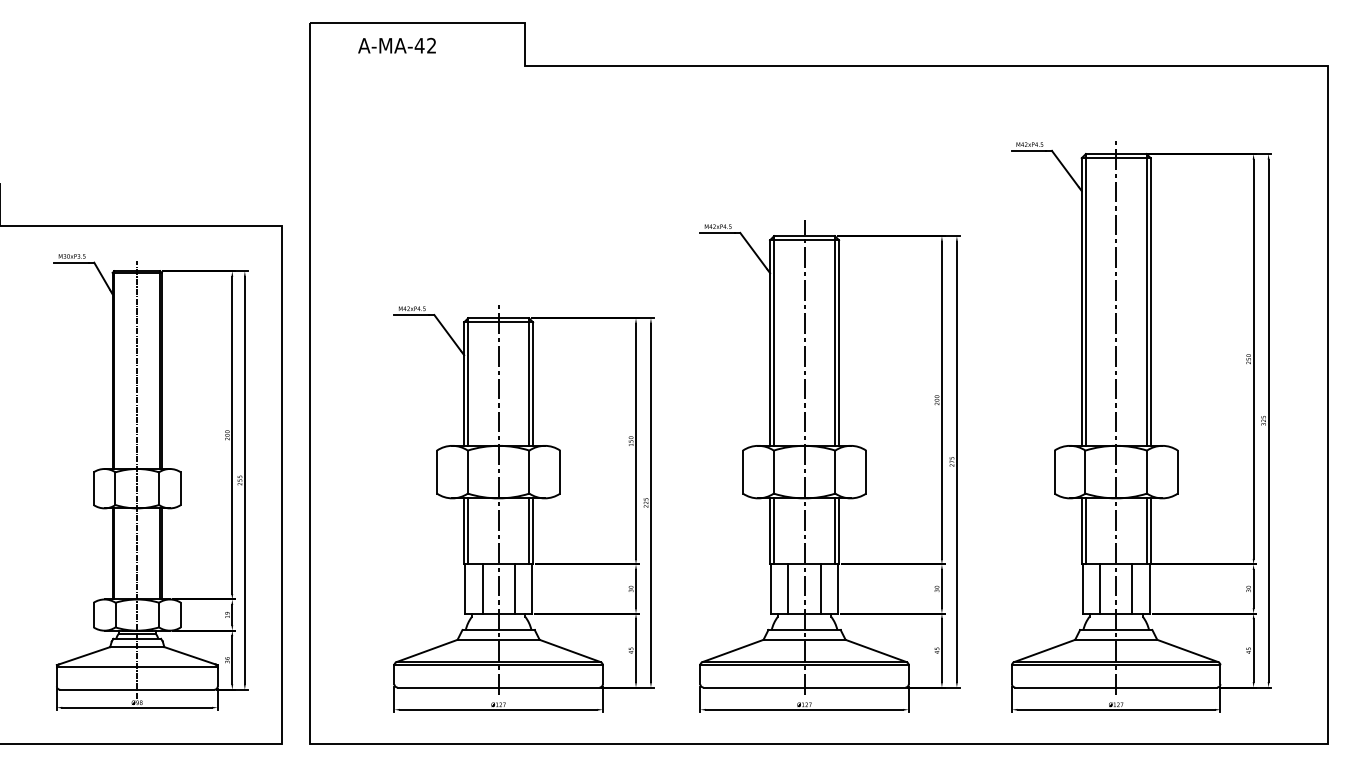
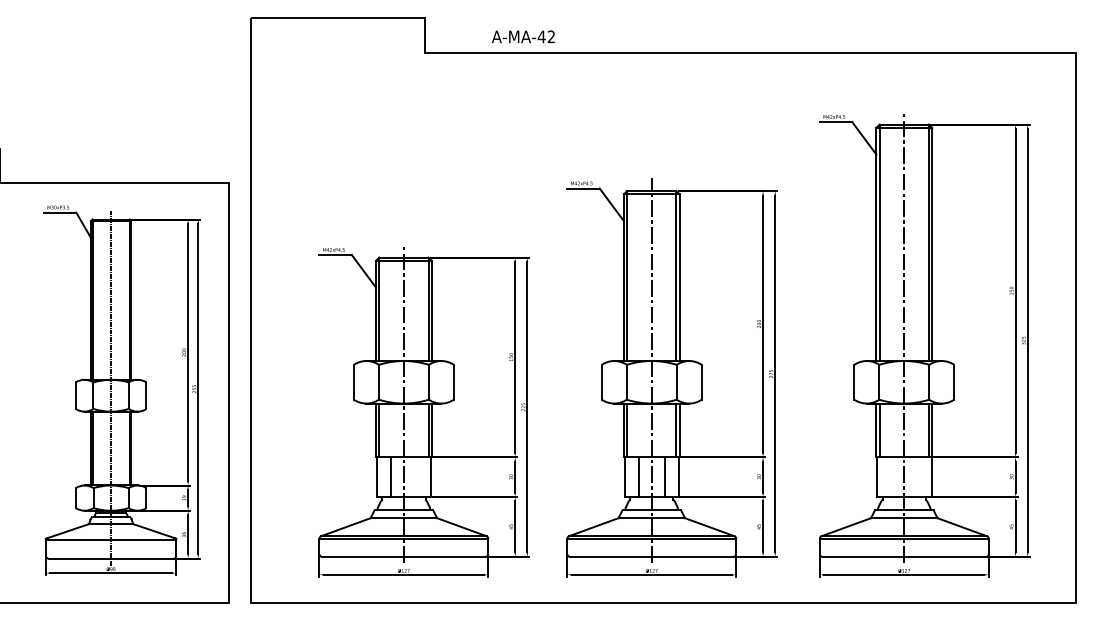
text: (396, 45) -> (522, 36), moved
line: (514, 588) -> (416, 476), removed
line: (1100, 588) -> (891, 476), removed
line: (1132, 588) -> (917, 476), removed

